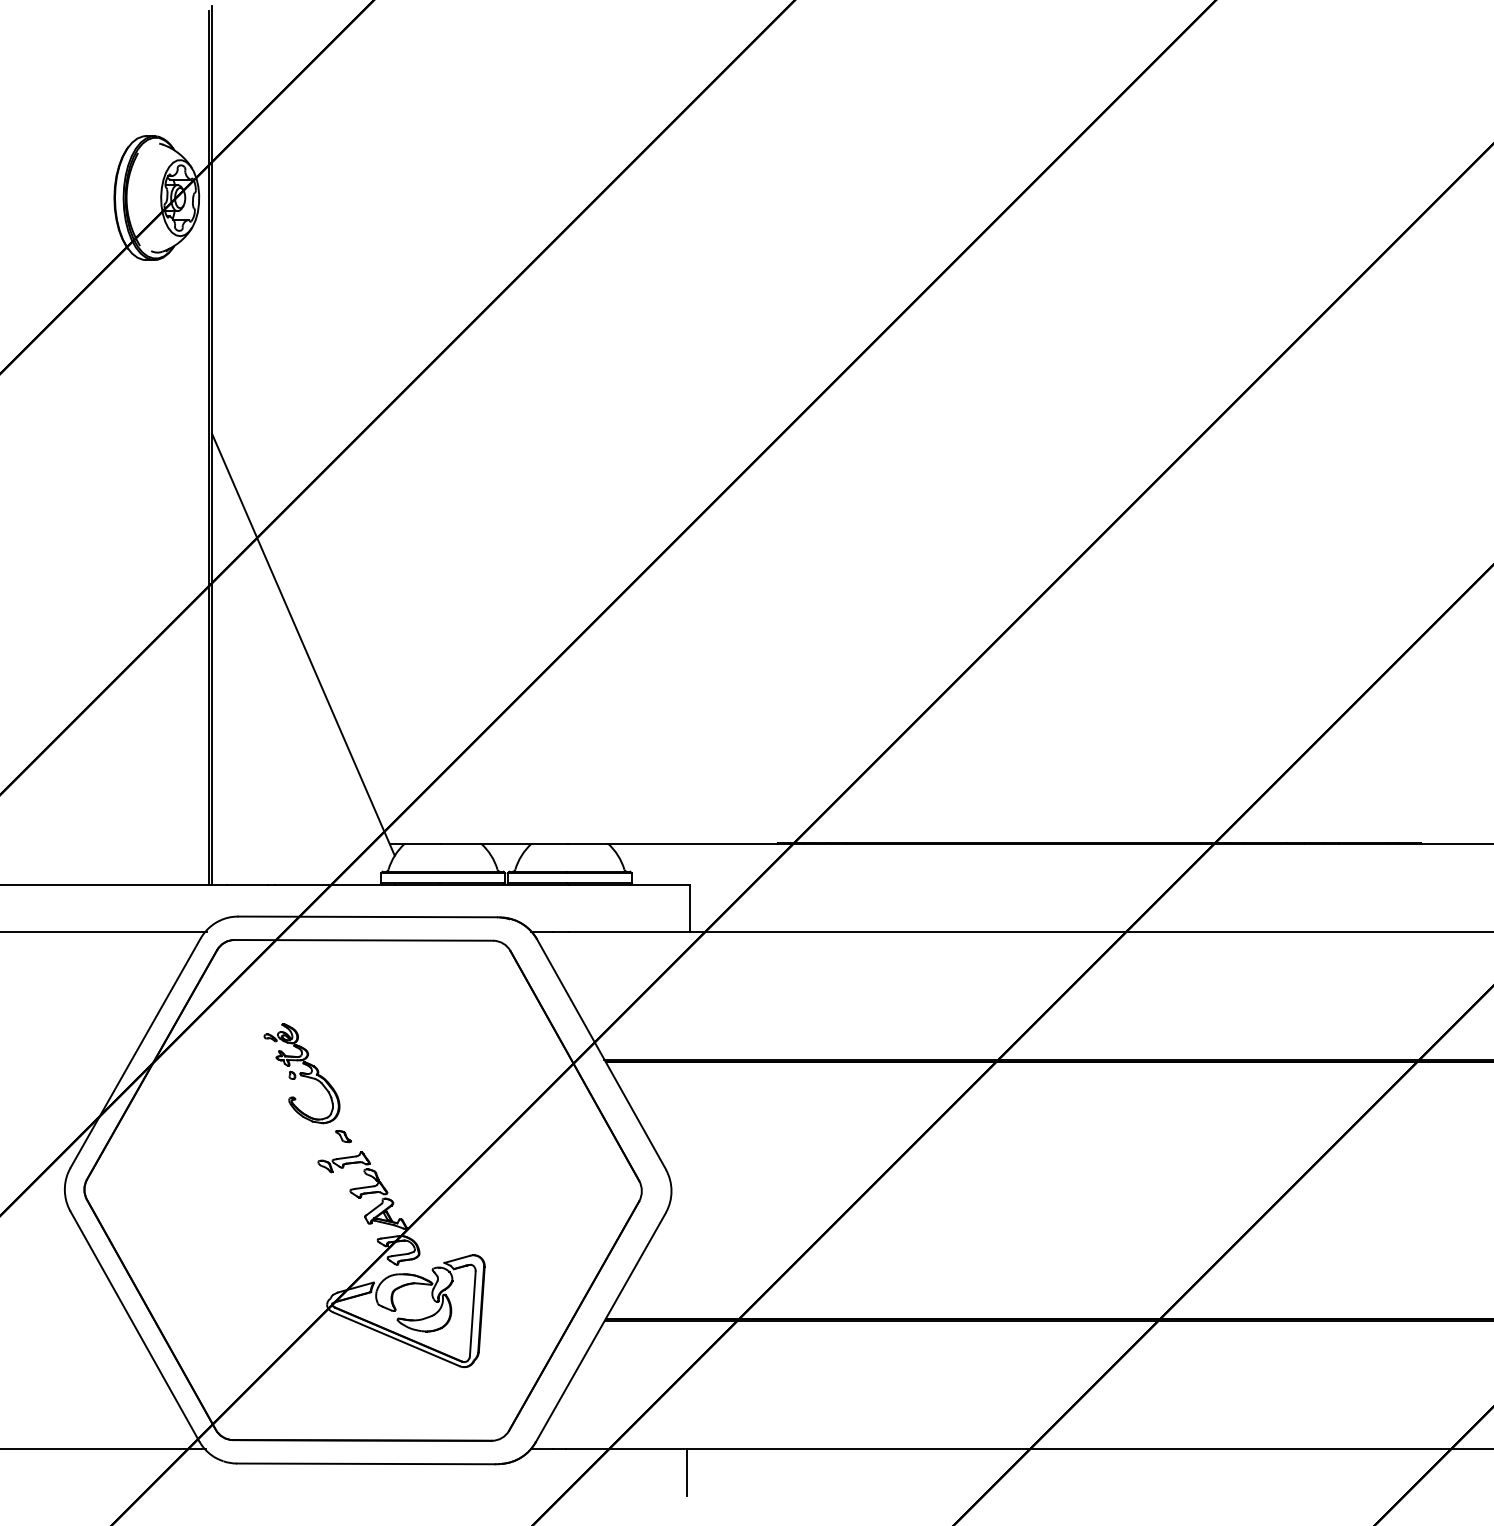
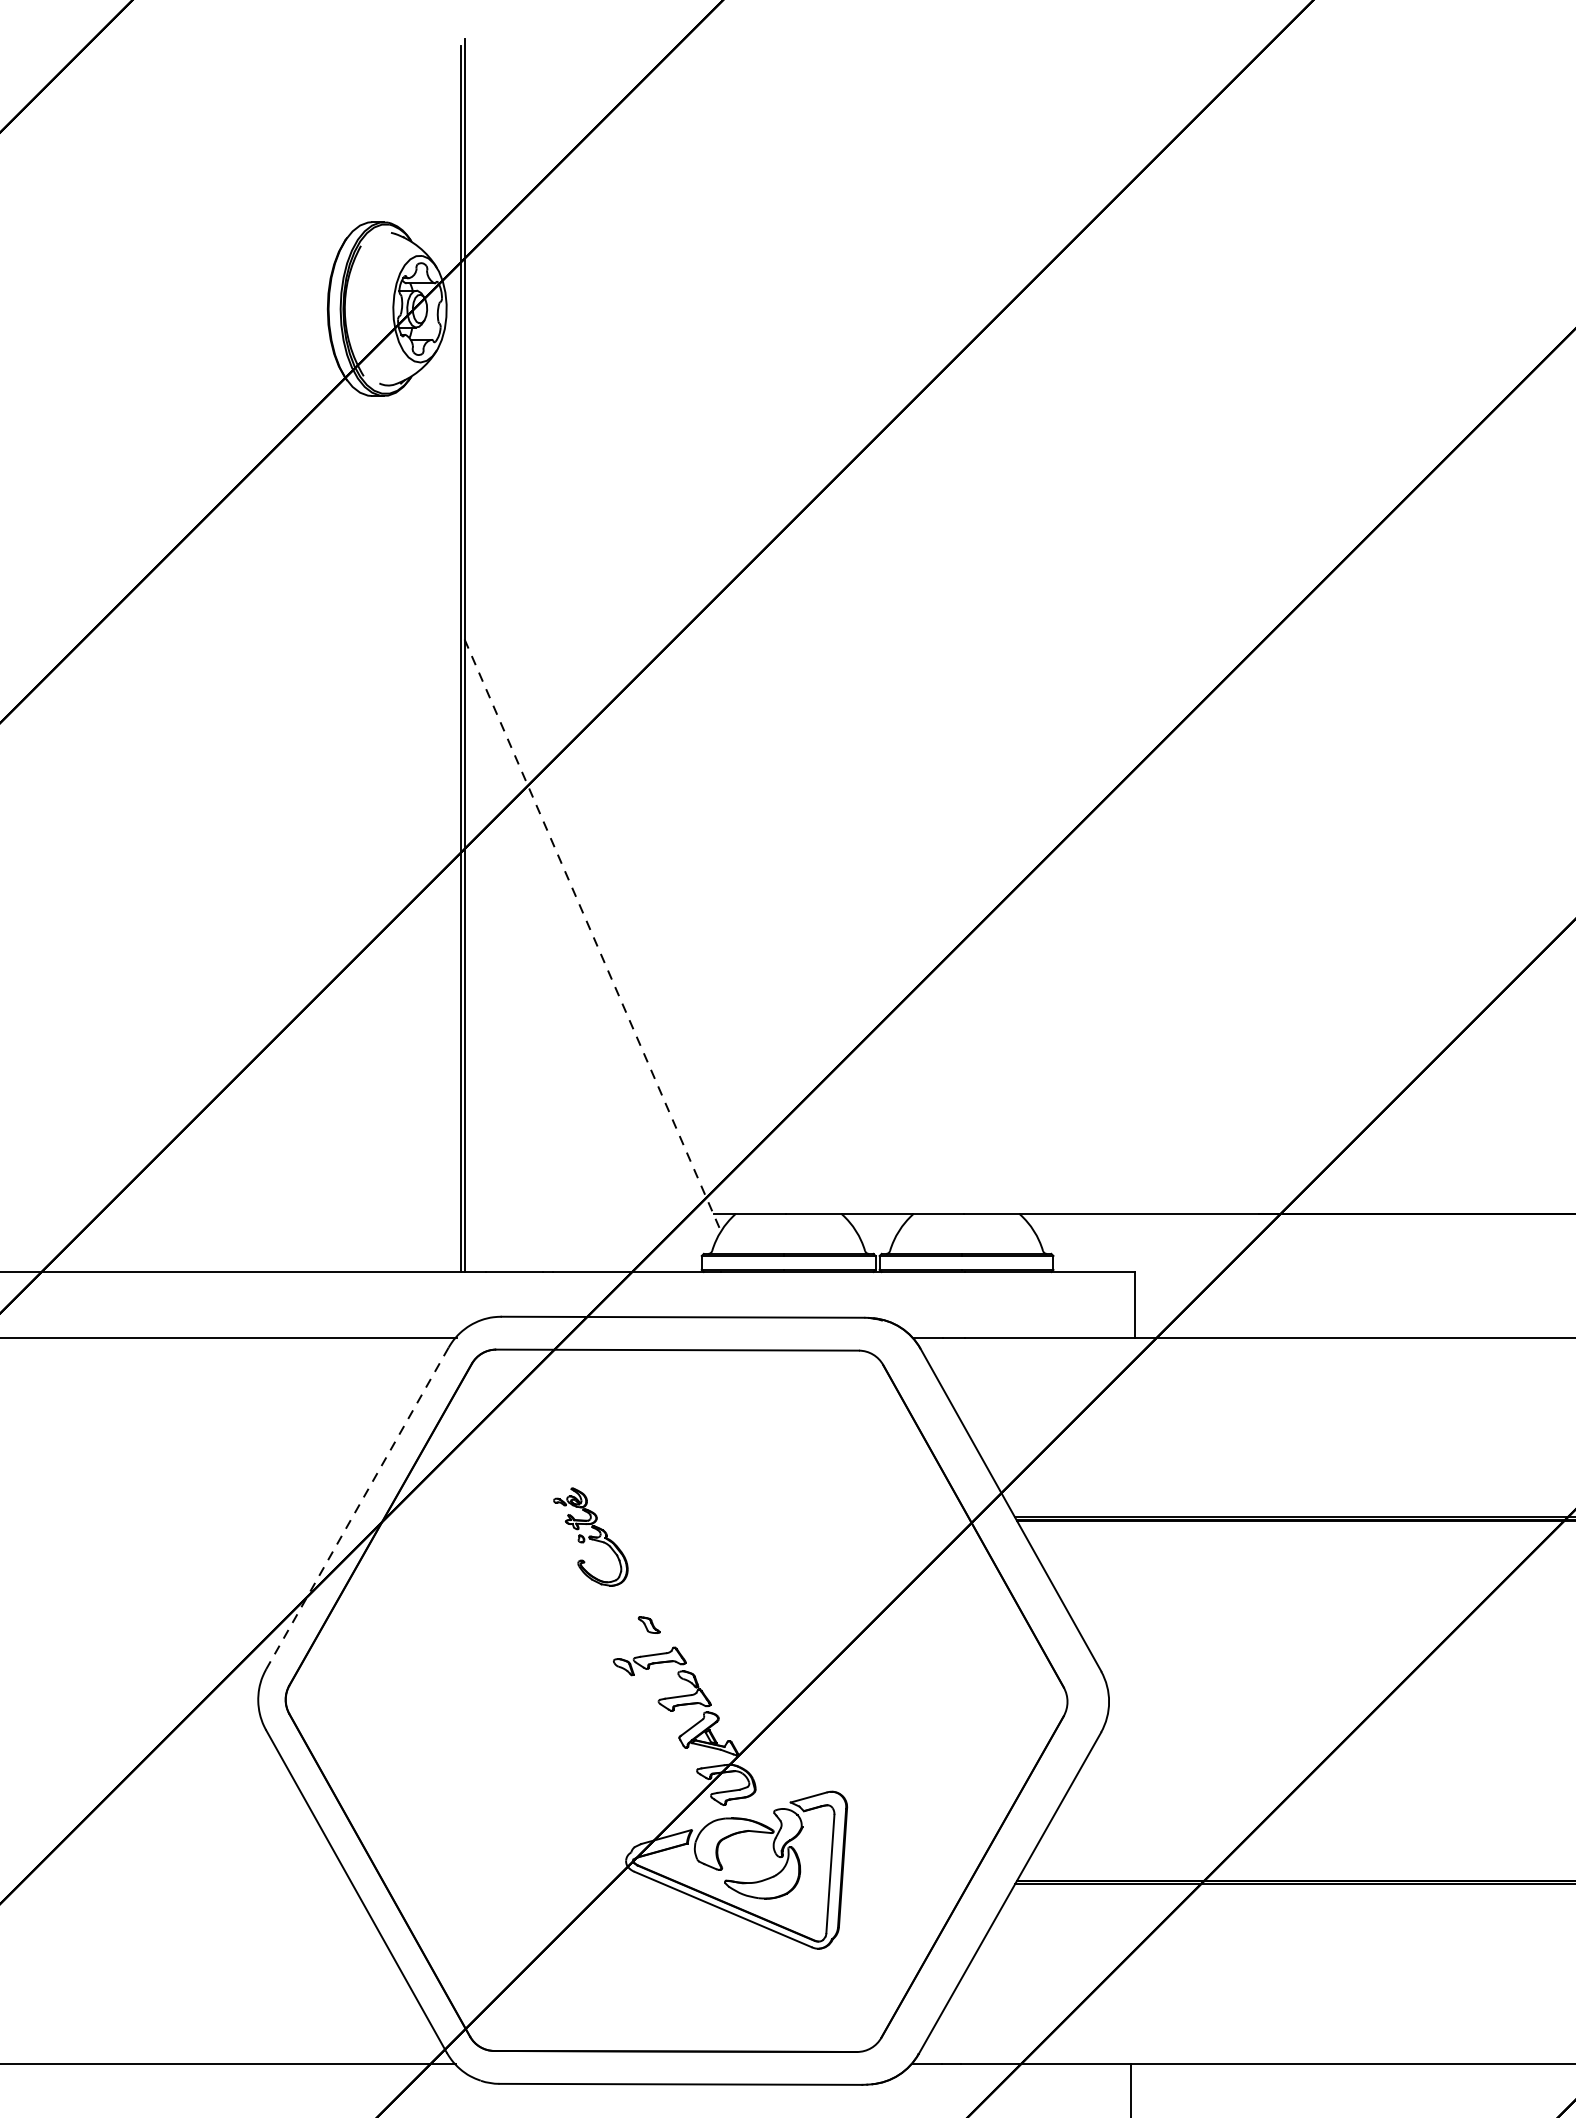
line: (303, 644) -> (592, 935), solid -> dashed
line: (135, 1053) -> (357, 1508), solid -> dashed
part: (301, 1073) -> (590, 1536), size x0.7

